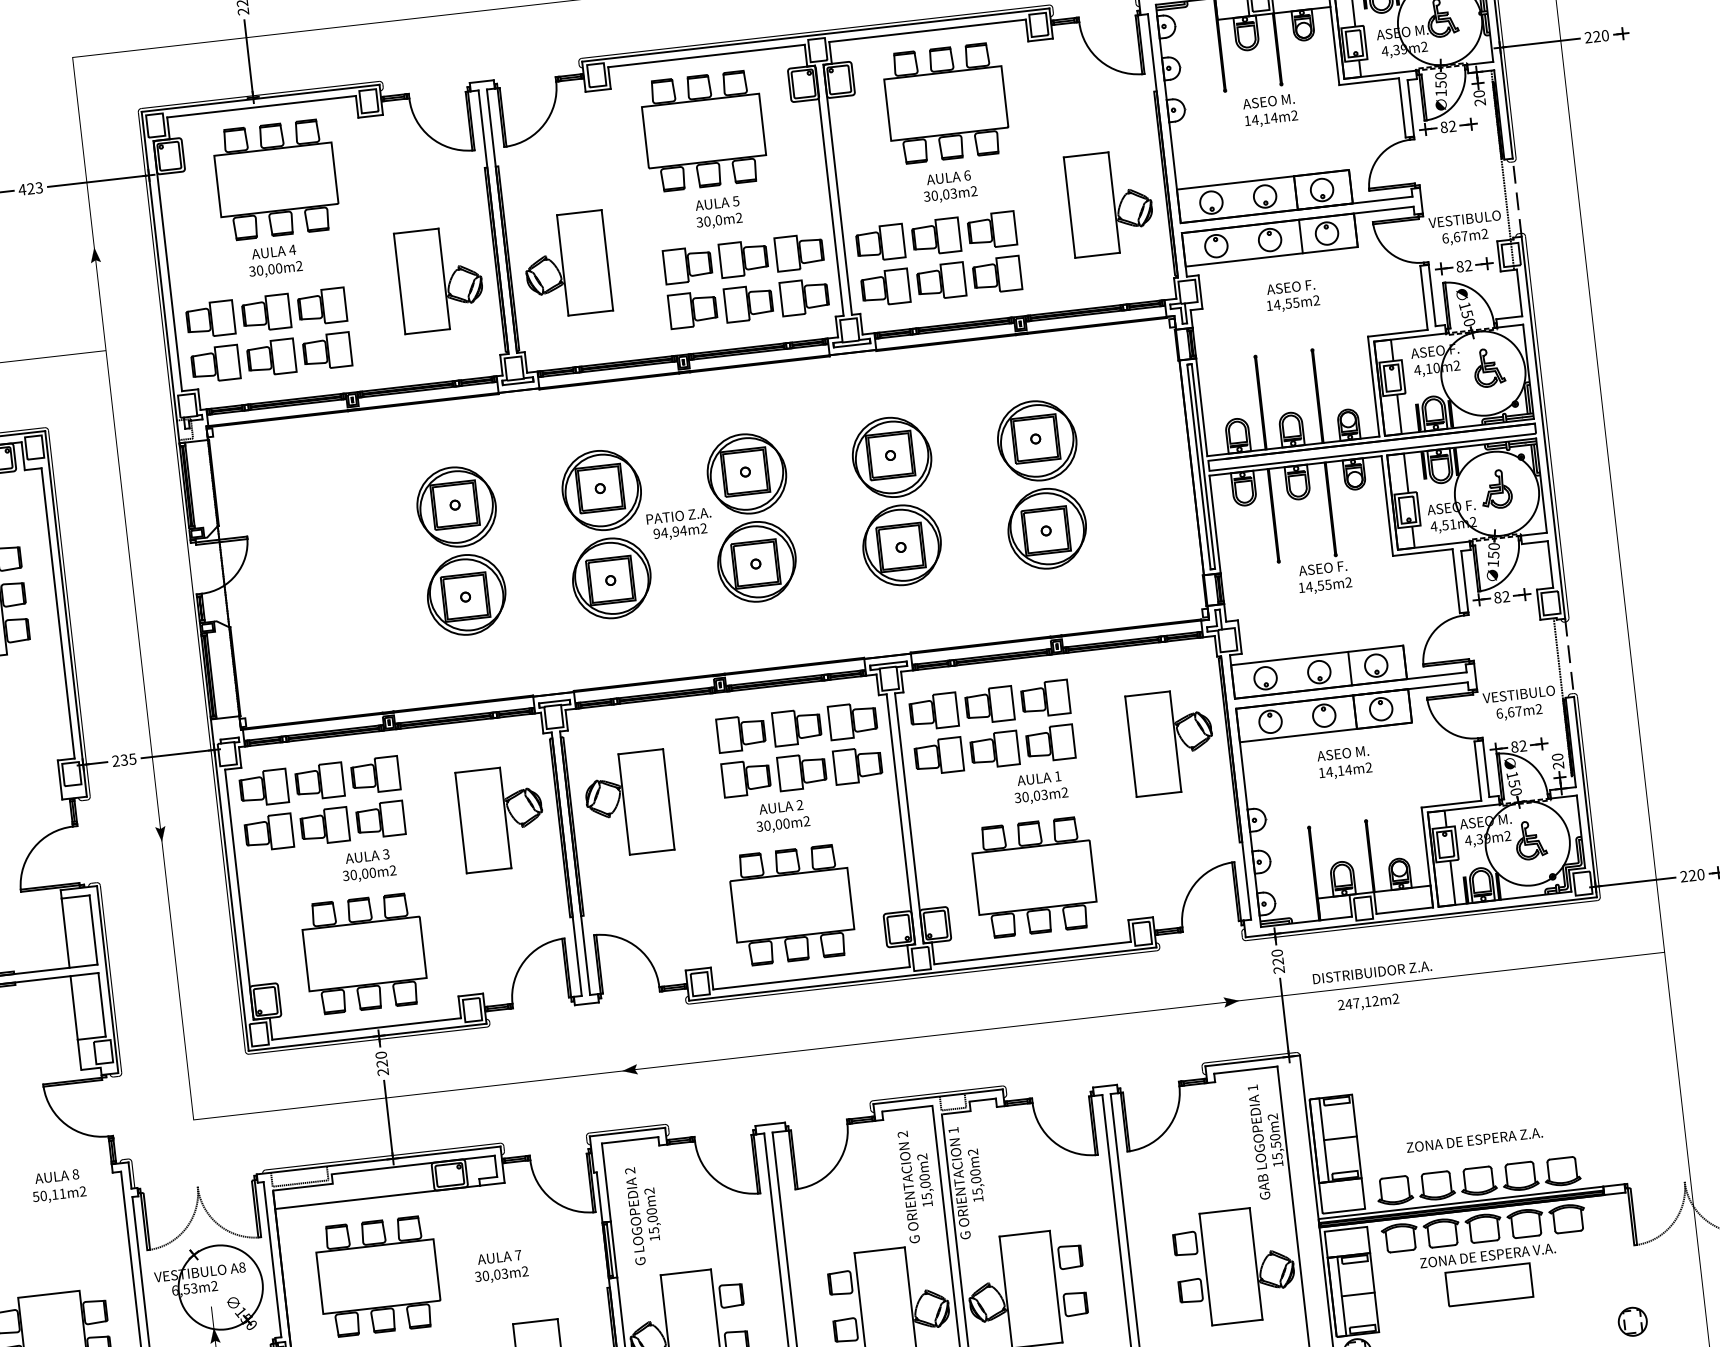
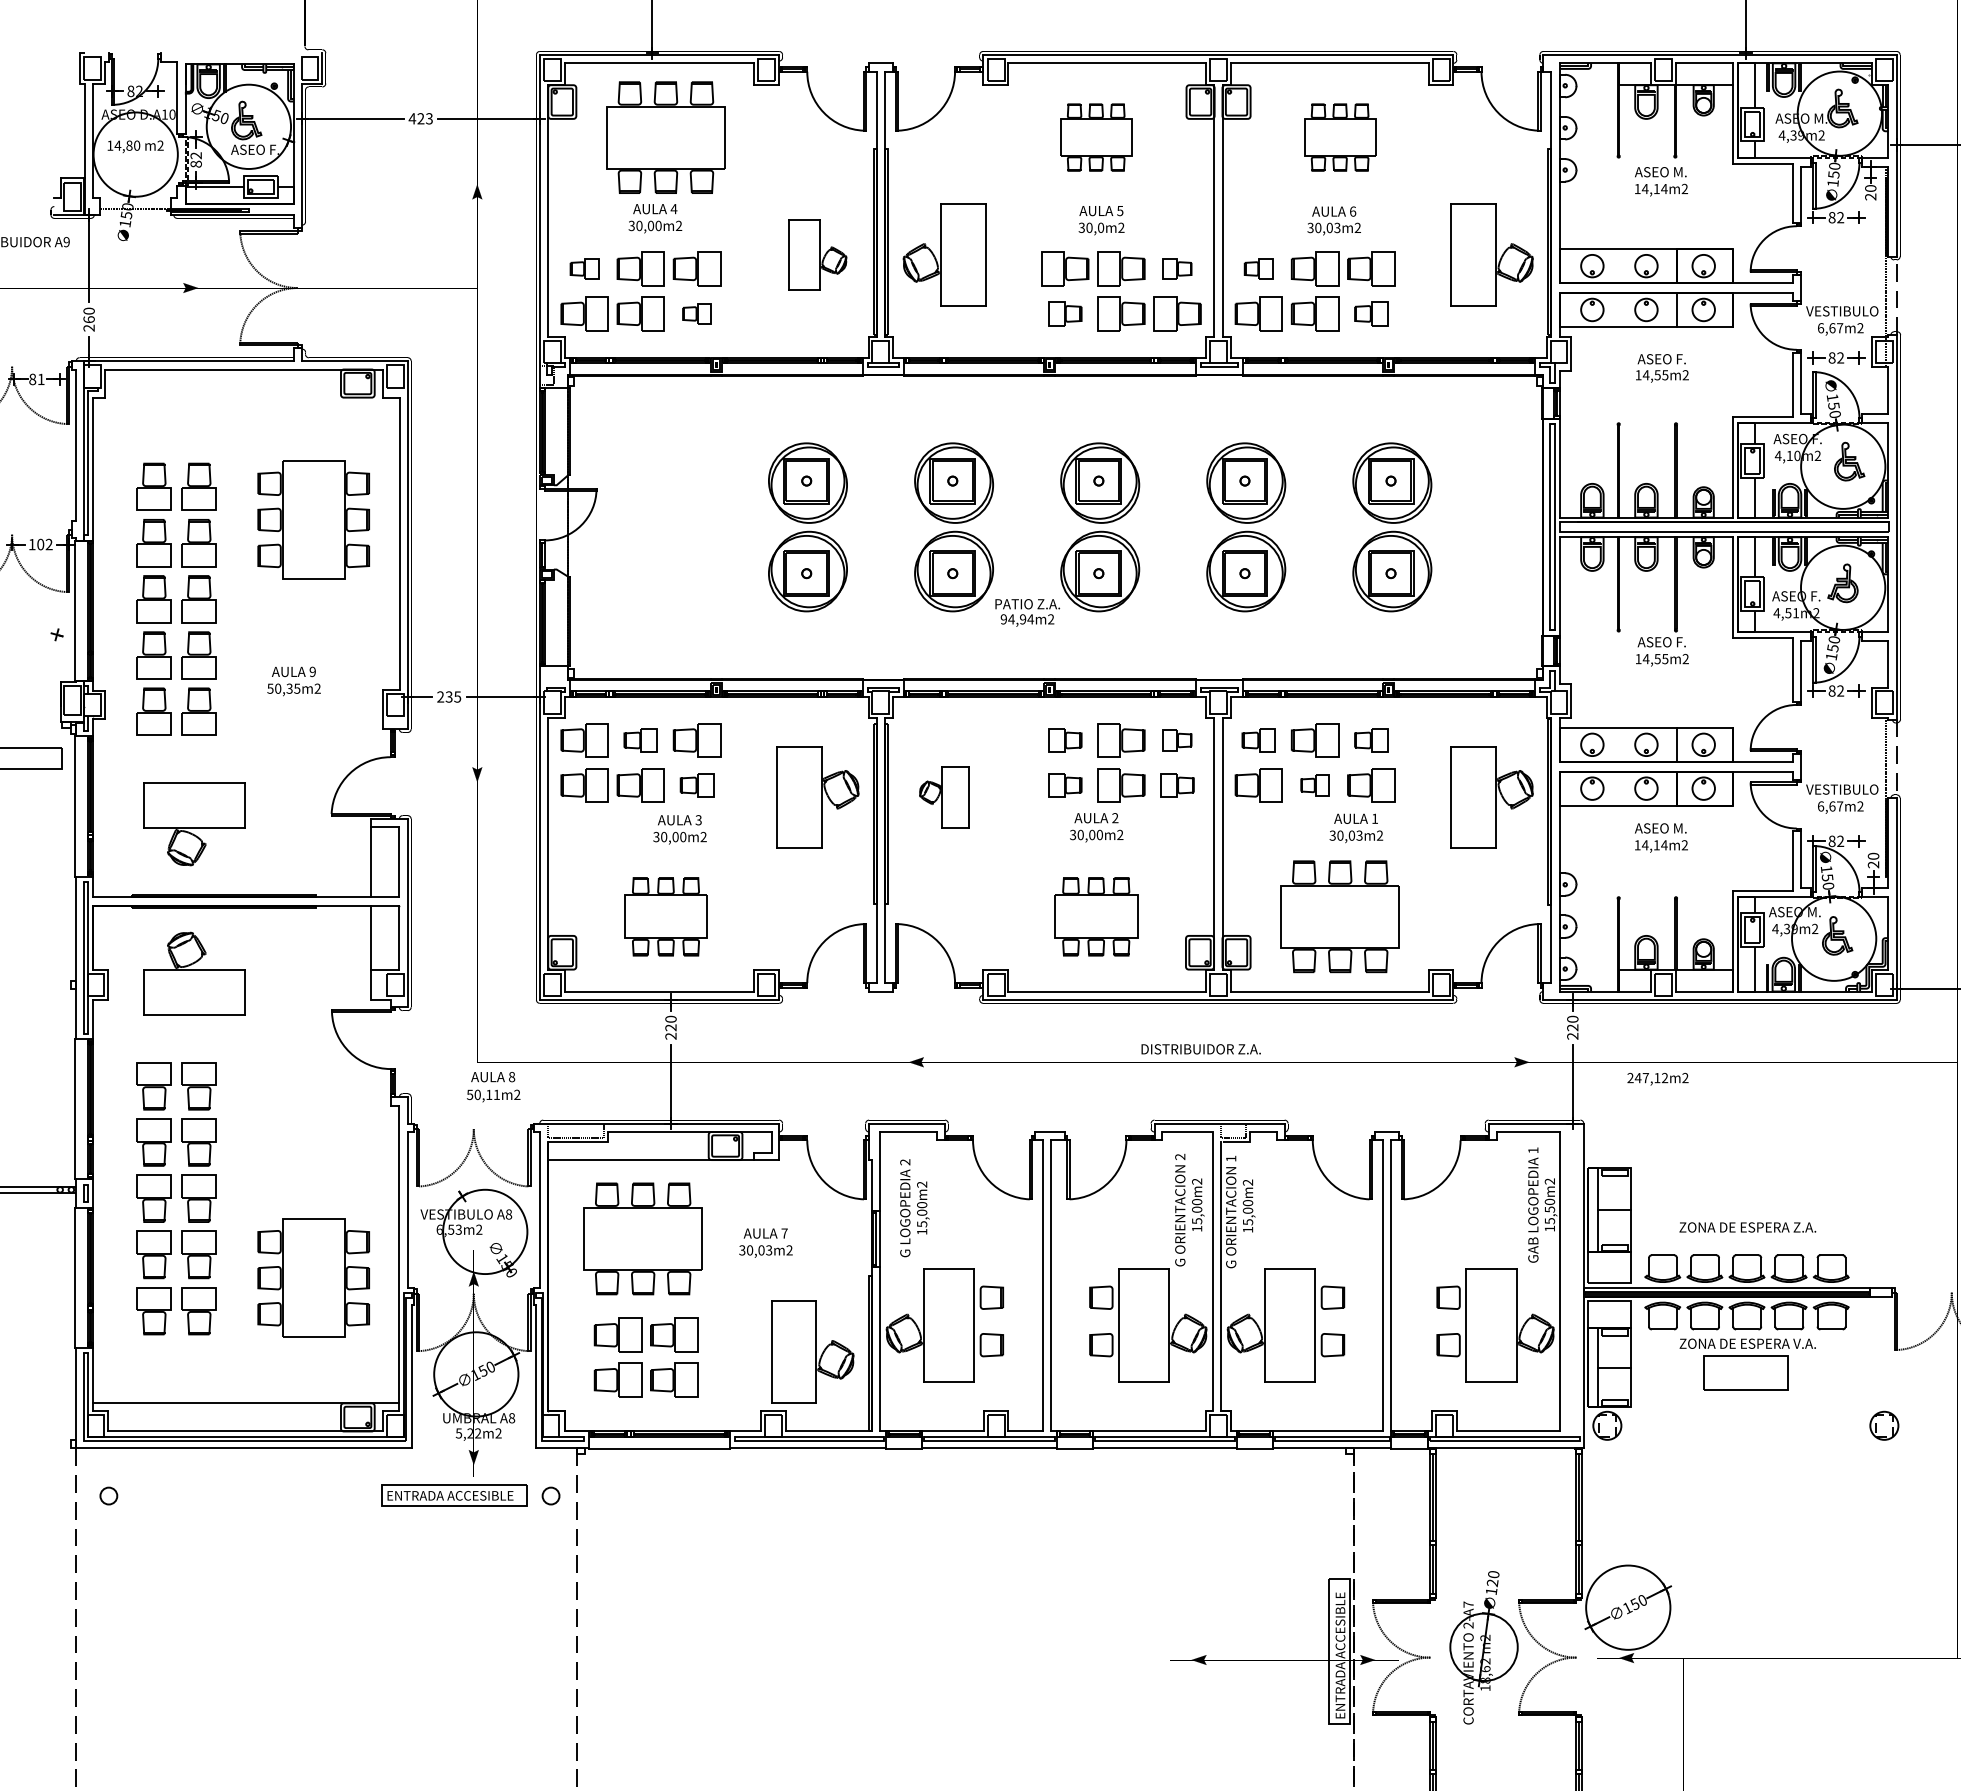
part: (945, 103) -> (1339, 137), size x0.6
part: (703, 131) -> (1095, 137), size x0.6
part: (879, 242) -> (1258, 268), size x0.6
part: (799, 251) -> (1177, 268), size x0.6
part: (997, 274) -> (1371, 313), size x0.7
part: (440, 278) -> (817, 254), size x0.7
part: (693, 309) -> (1065, 313), size x0.7
part: (210, 319) -> (584, 268), size x0.6
part: (326, 351) -> (696, 313), size x0.6
text: (679, 524) -> (1027, 612), moved
part: (1045, 698) -> (1371, 740), size x0.7
part: (933, 711) -> (1258, 740), size x0.7
part: (852, 720) -> (1177, 740), size x0.6
part: (741, 733) -> (1065, 740), size x0.7
part: (995, 750) -> (1315, 785), size x0.6
part: (858, 765) -> (1177, 785), size x0.7
part: (746, 778) -> (1065, 785), size x0.7
part: (319, 781) -> (640, 740), size x0.7
part: (627, 803) -> (944, 797), size x0.6
part: (380, 820) -> (696, 785), size x0.7
part: (791, 905) -> (1095, 916), size x0.7
part: (364, 953) -> (665, 916), size x0.7
text: (1371, 972) -> (1200, 1049), moved
text: (58, 1186) -> (493, 1087), moved

